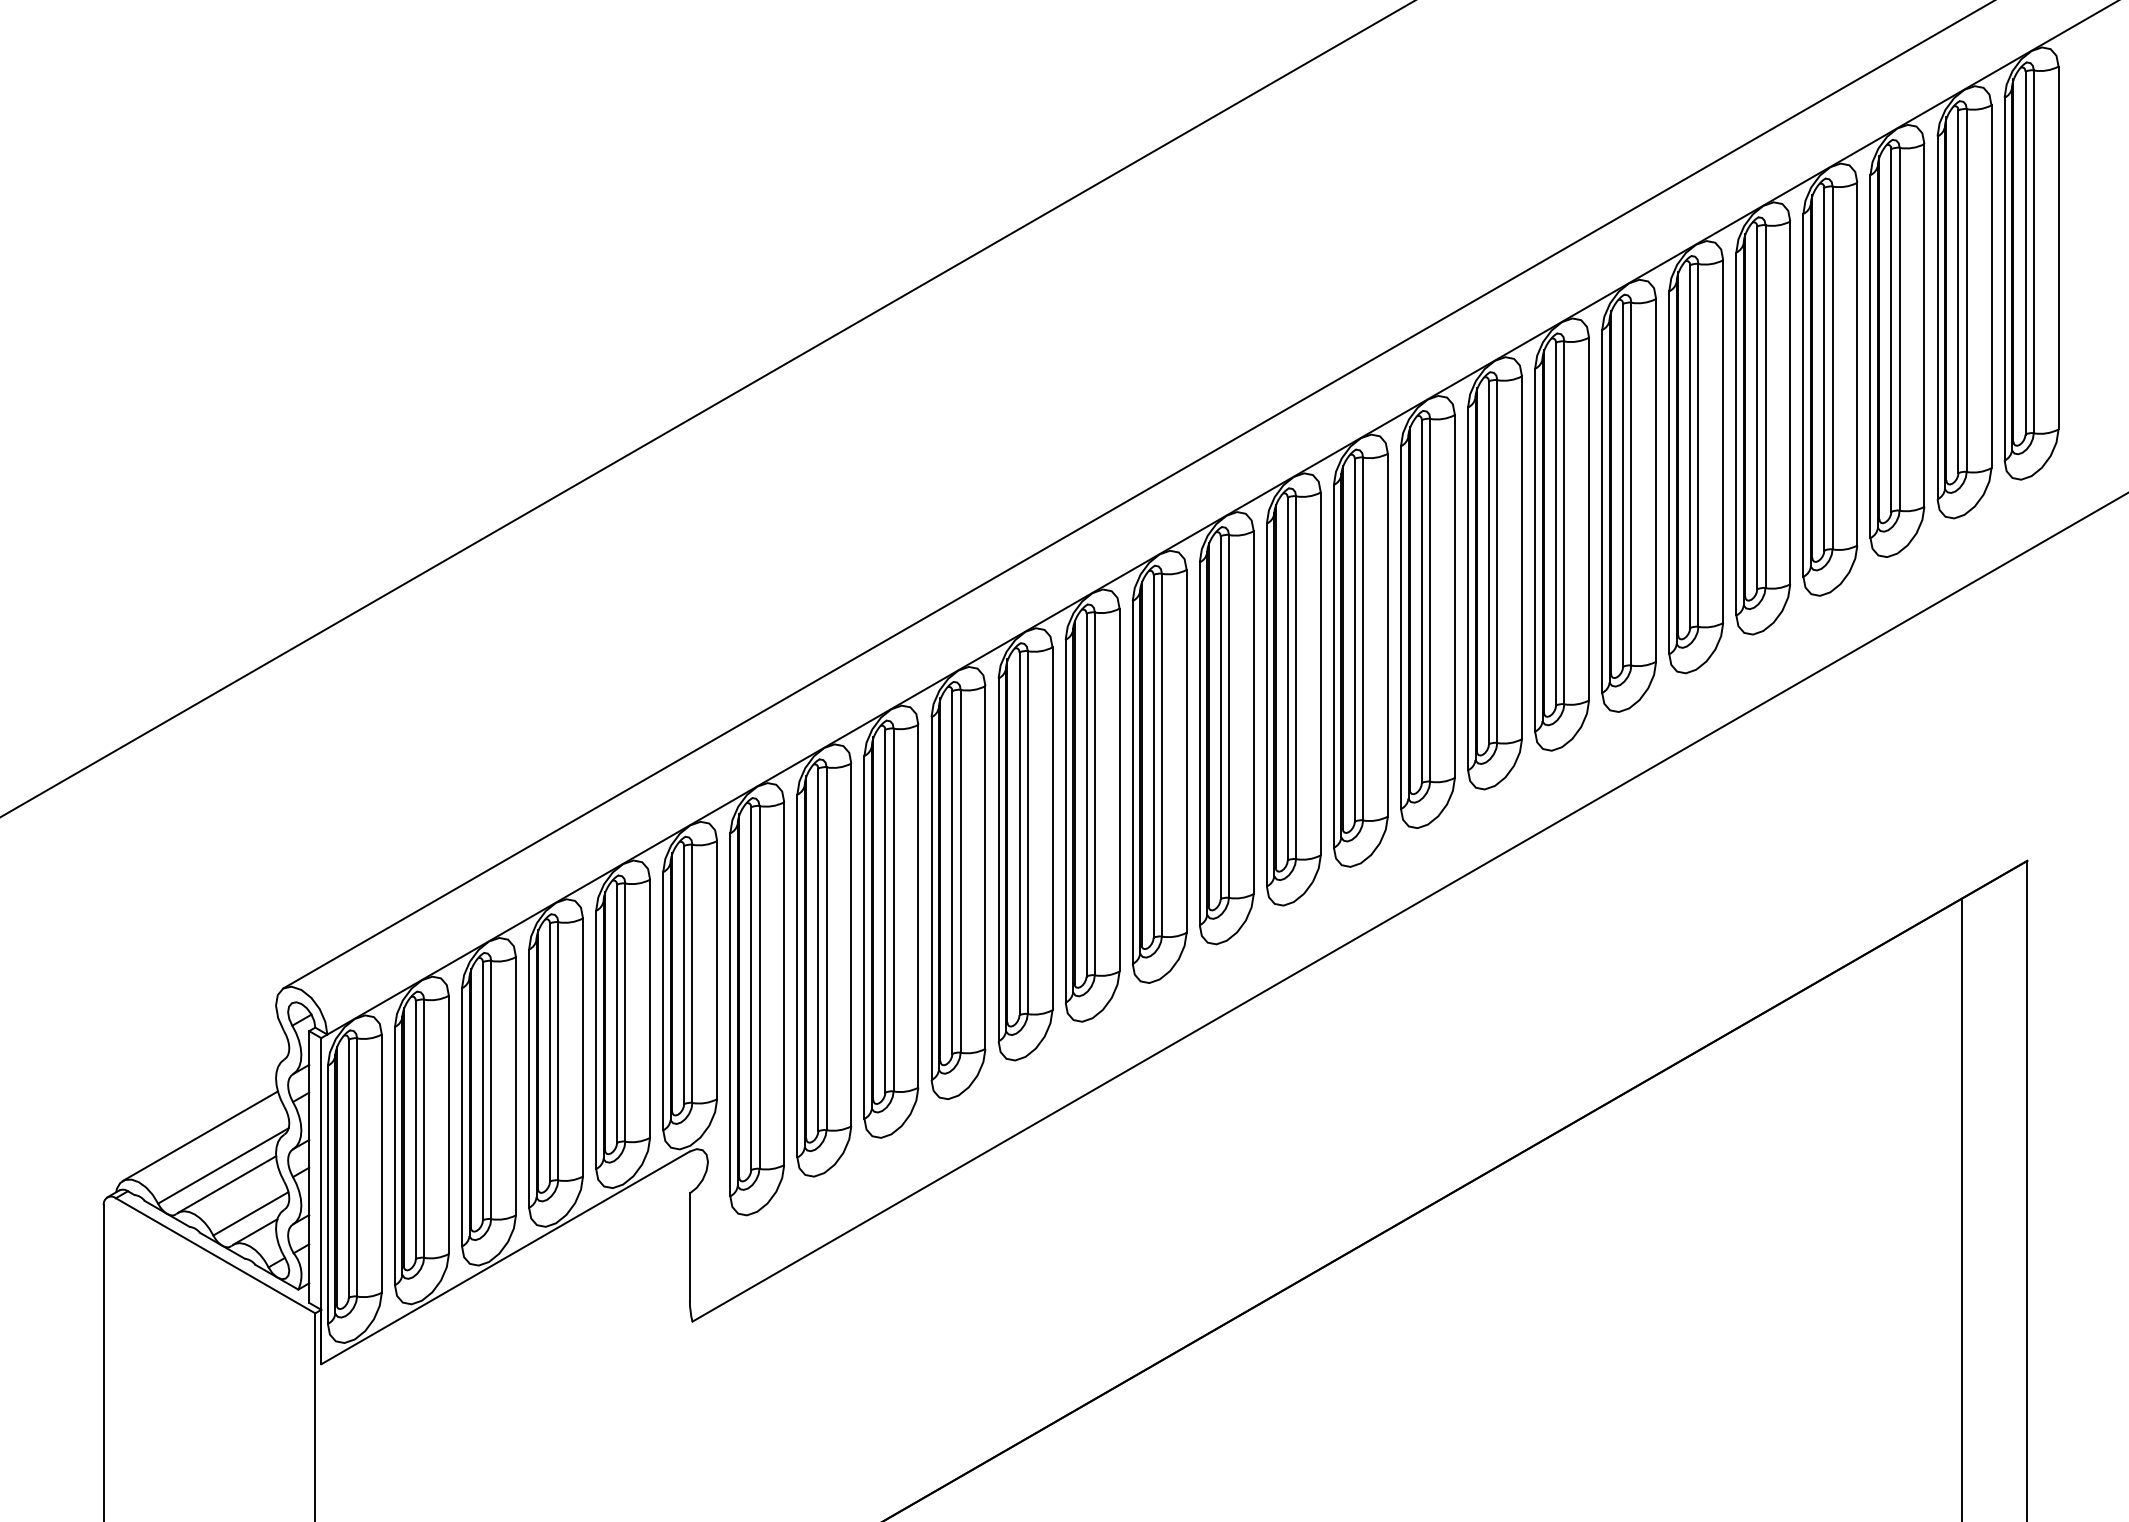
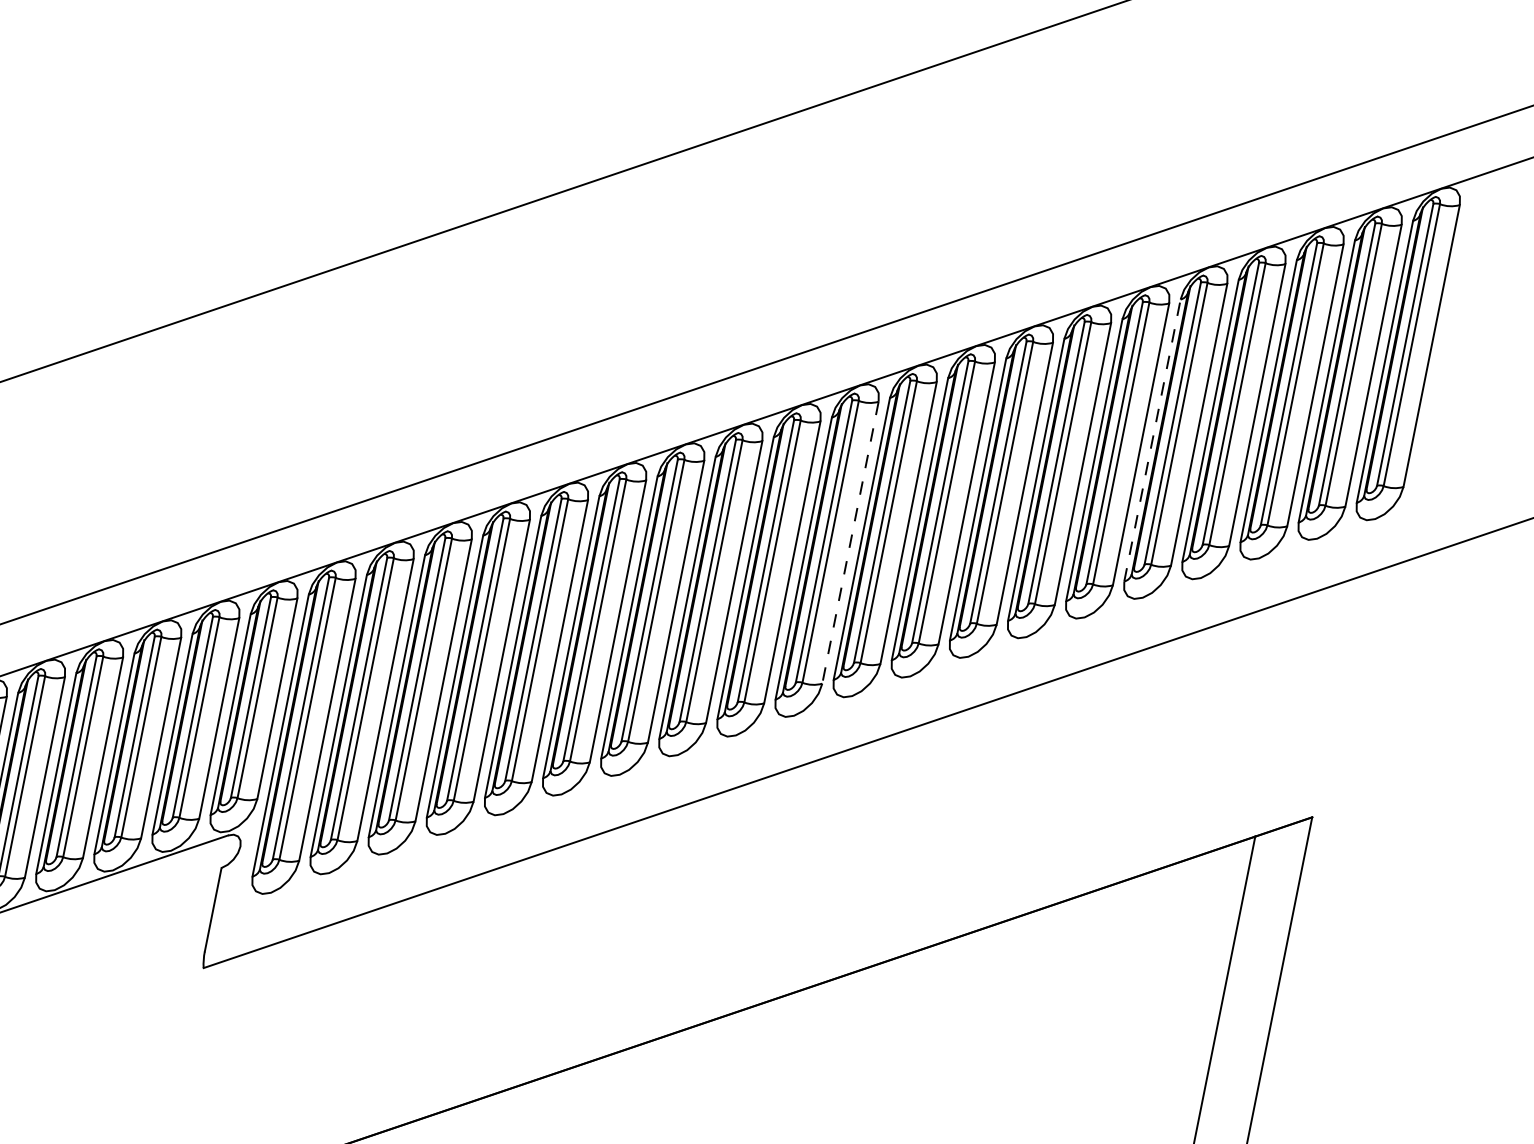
line: (1736, 433) -> (1152, 440), solid -> dashed
line: (1387, 635) -> (850, 542), solid -> dashed

